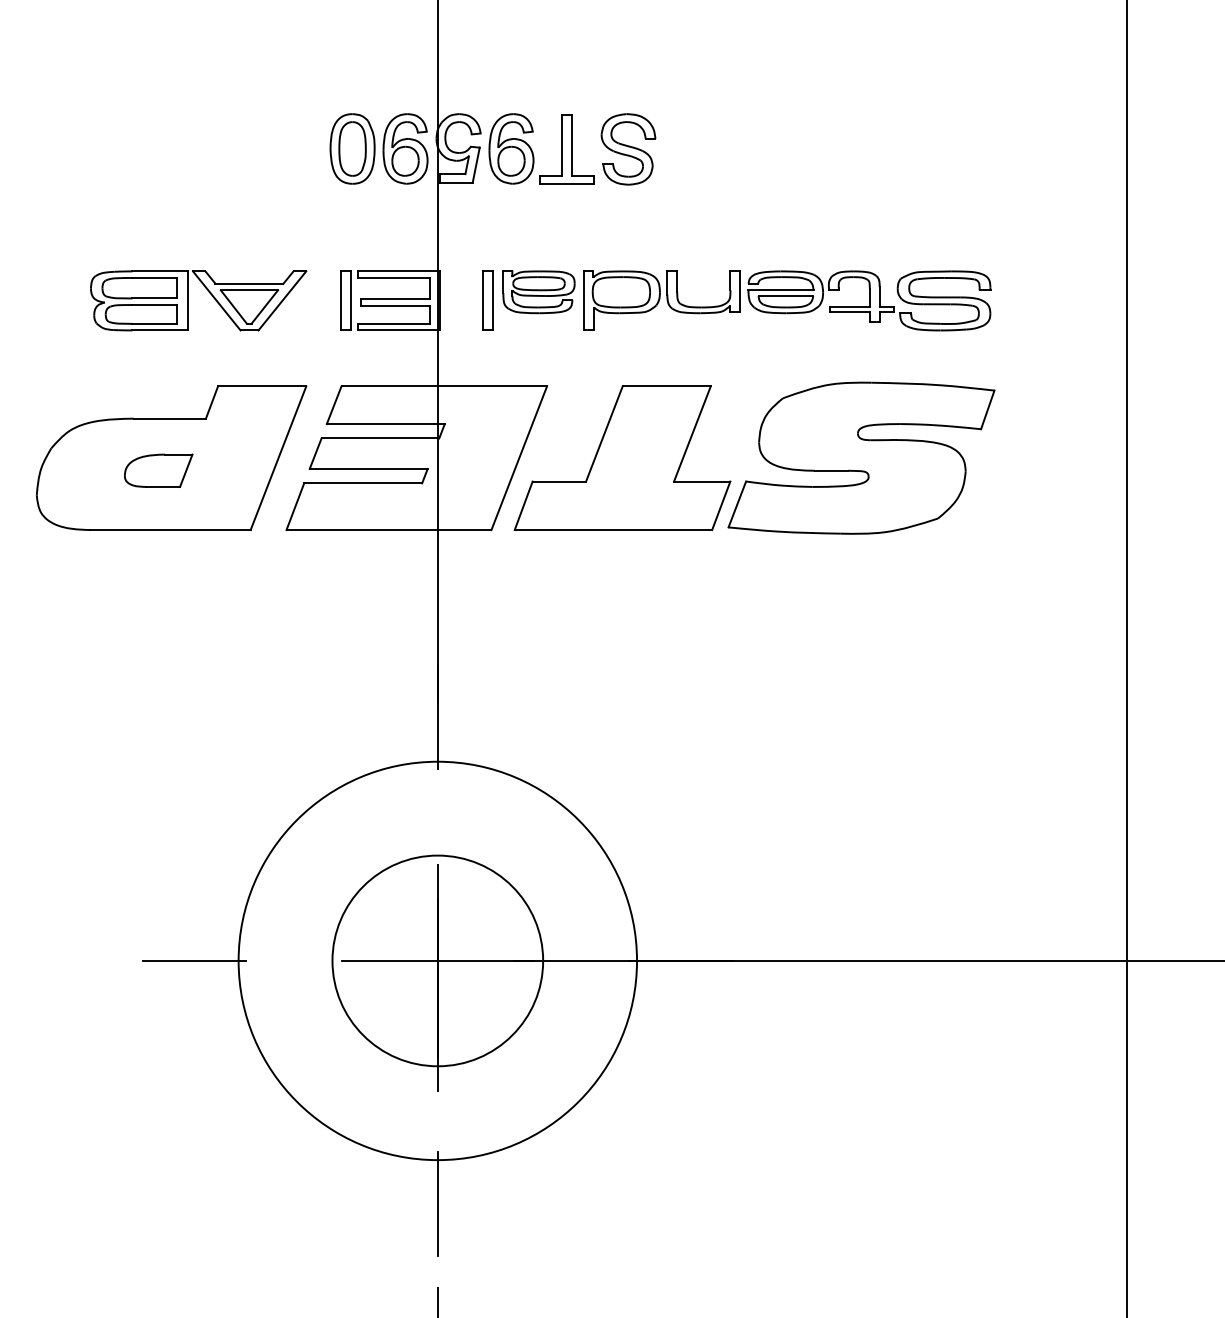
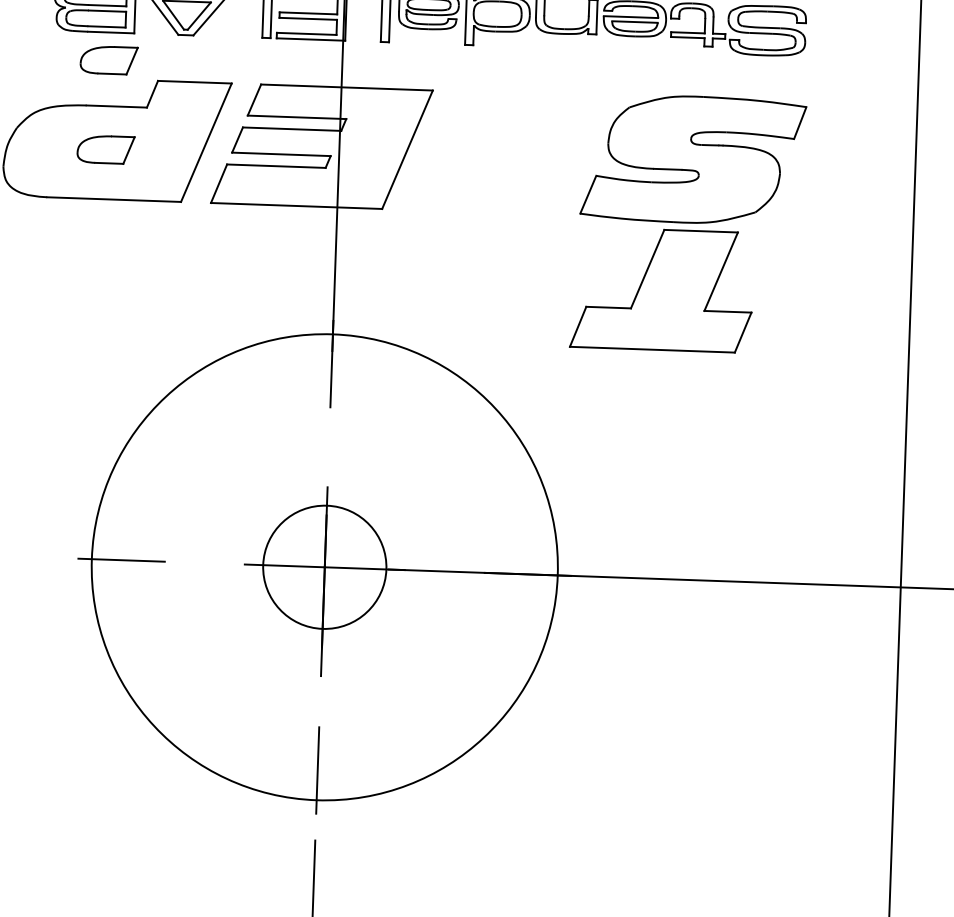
part: (158, 363) -> (108, 60), added
part: (622, 458) -> (662, 290), moved
circle: (437, 960) -> (324, 566), size x0.7
circle: (437, 960) -> (324, 566), size x1.4

